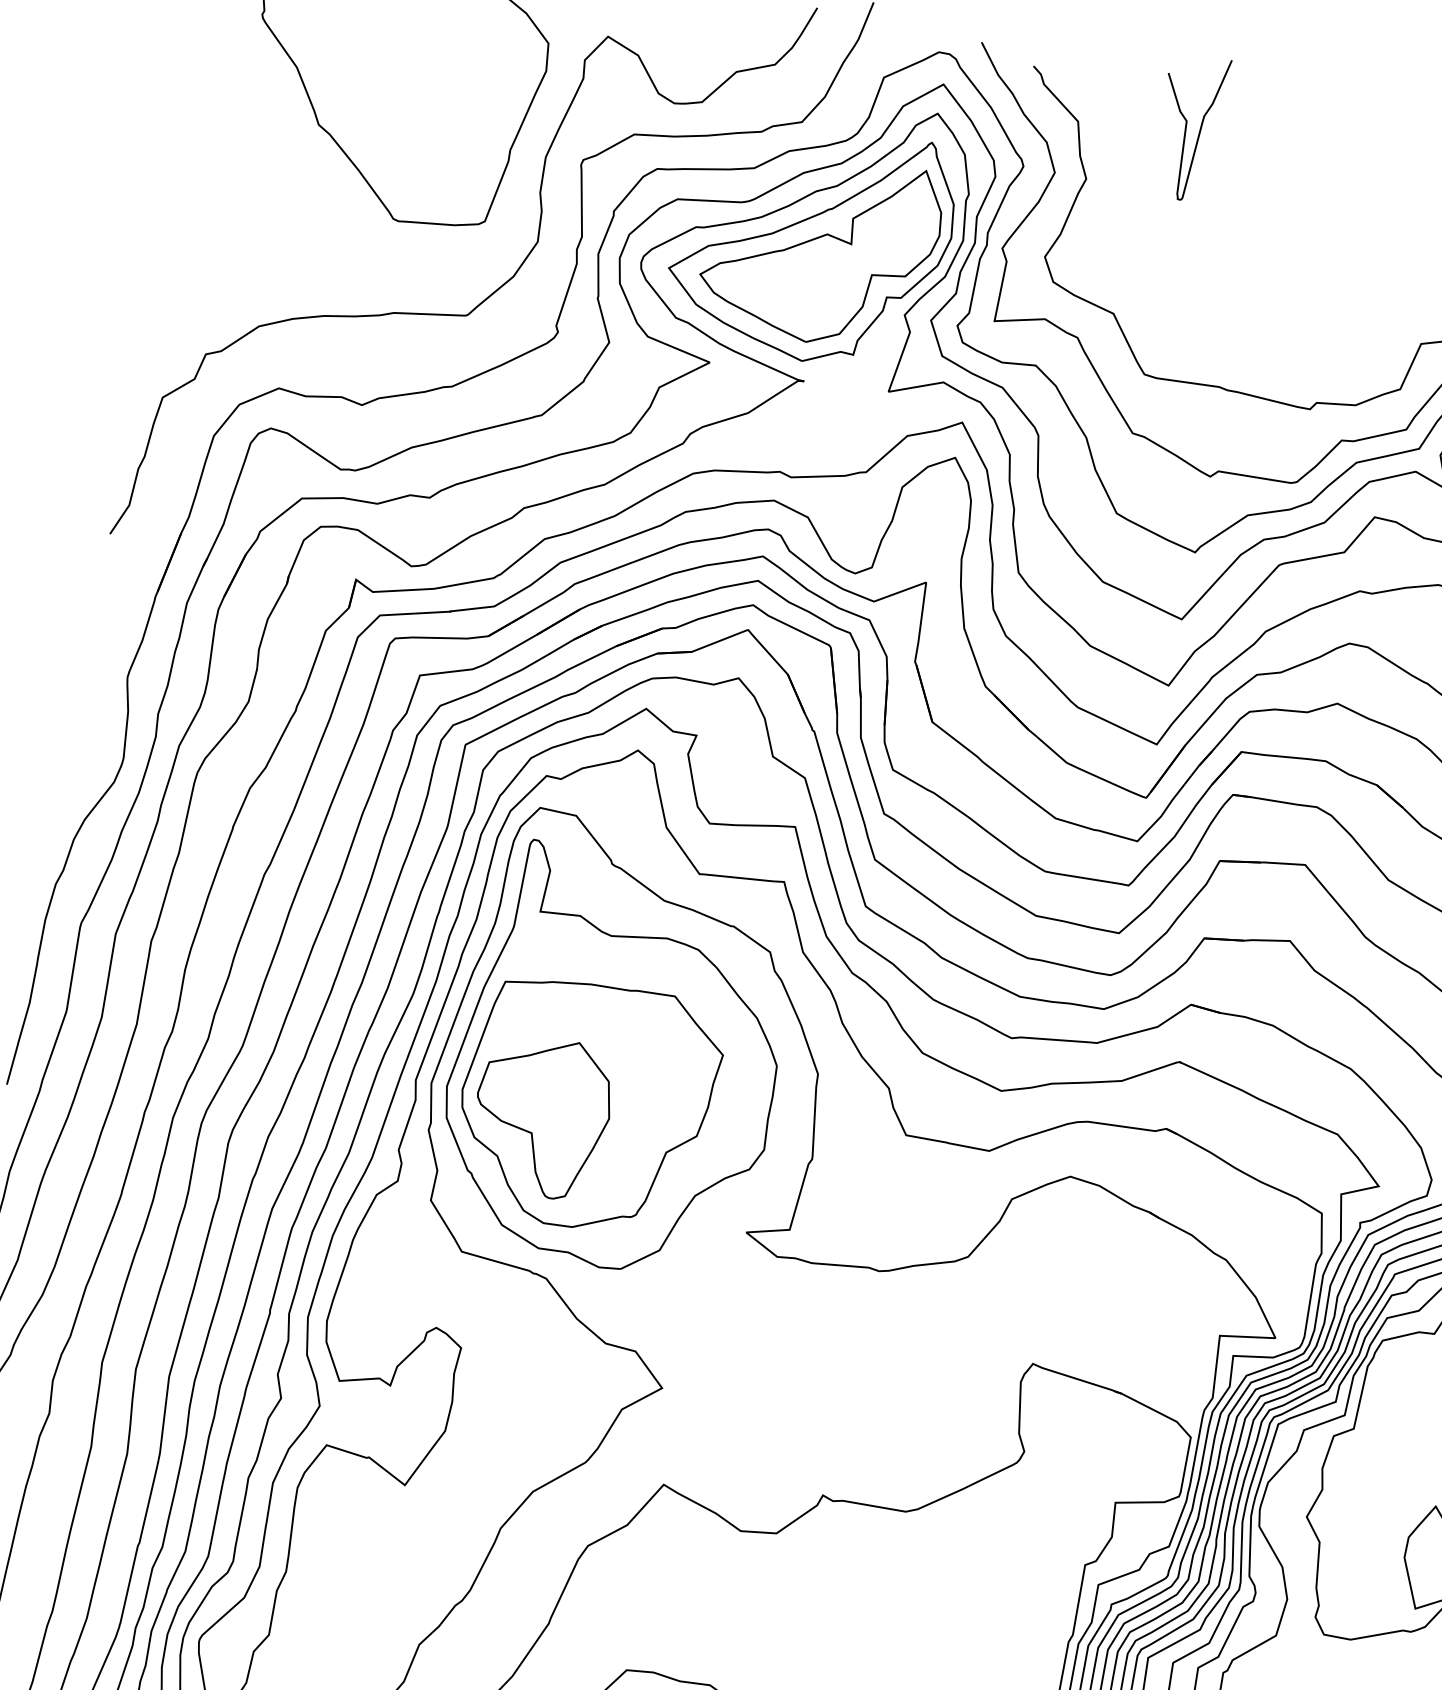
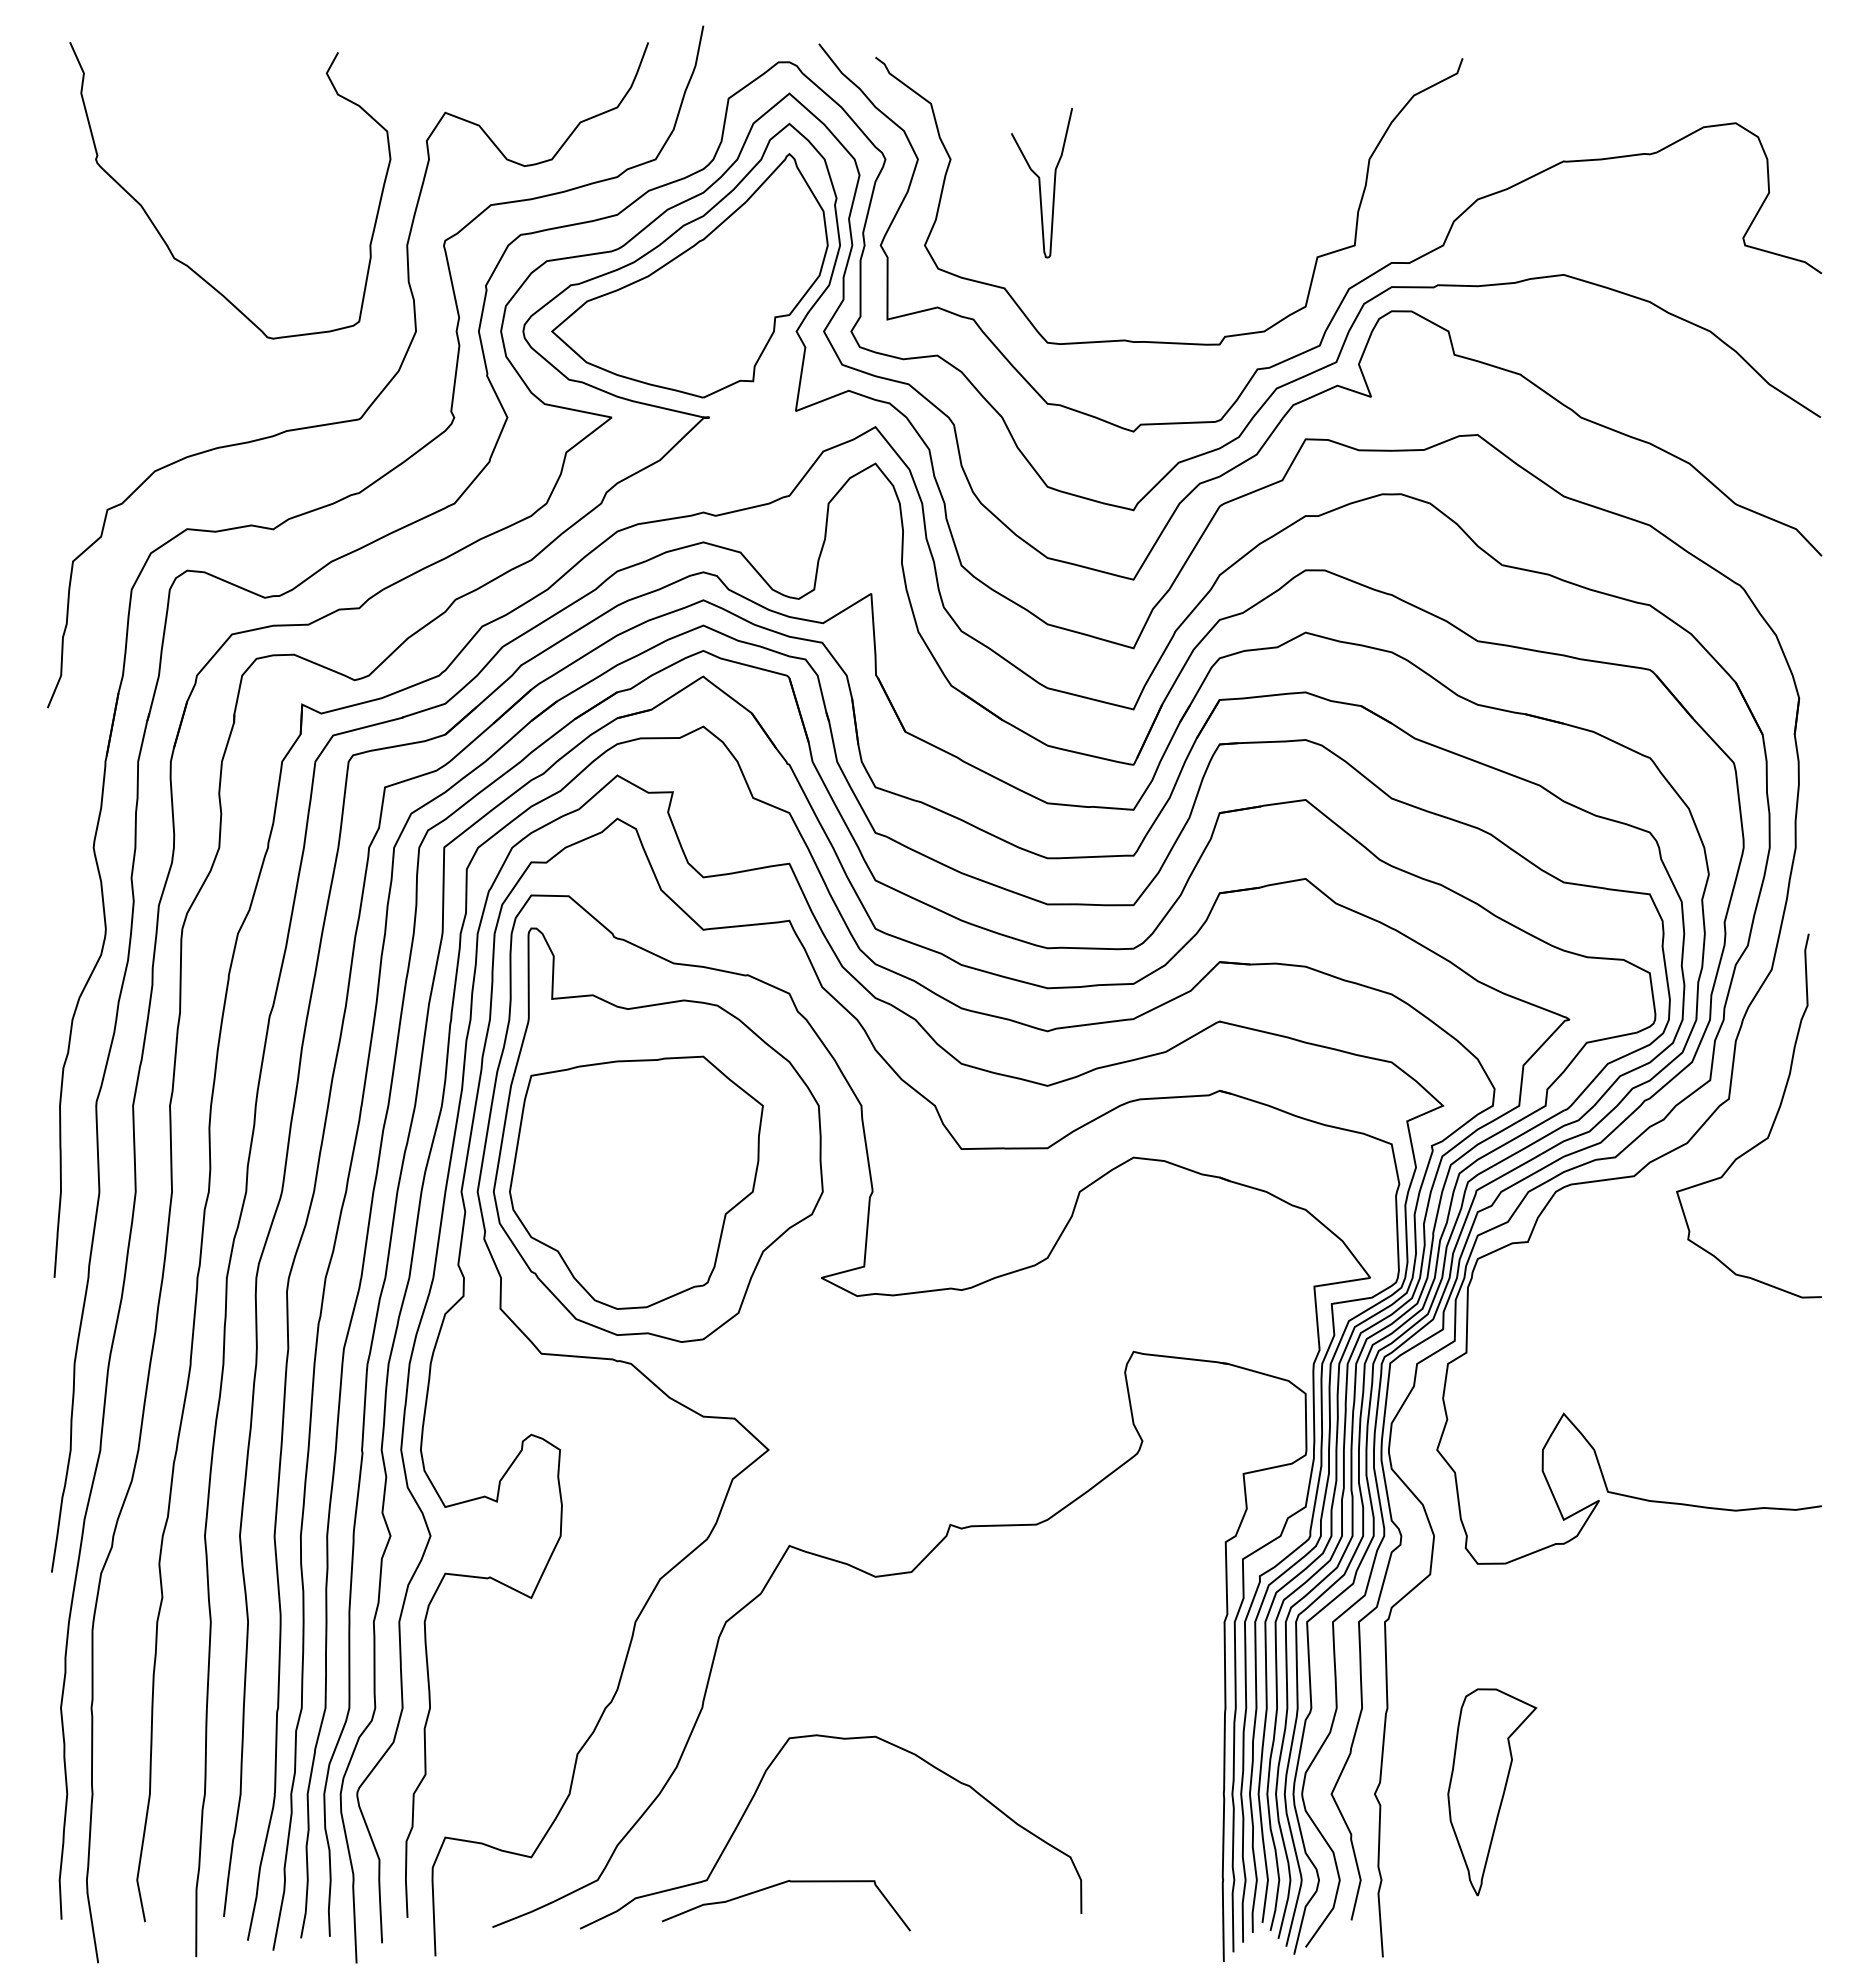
curve: (1186, 126) -> (1040, 183), moved
part: (820, 247) -> (699, 280), removed
part: (541, 1115) -> (593, 1202), removed

